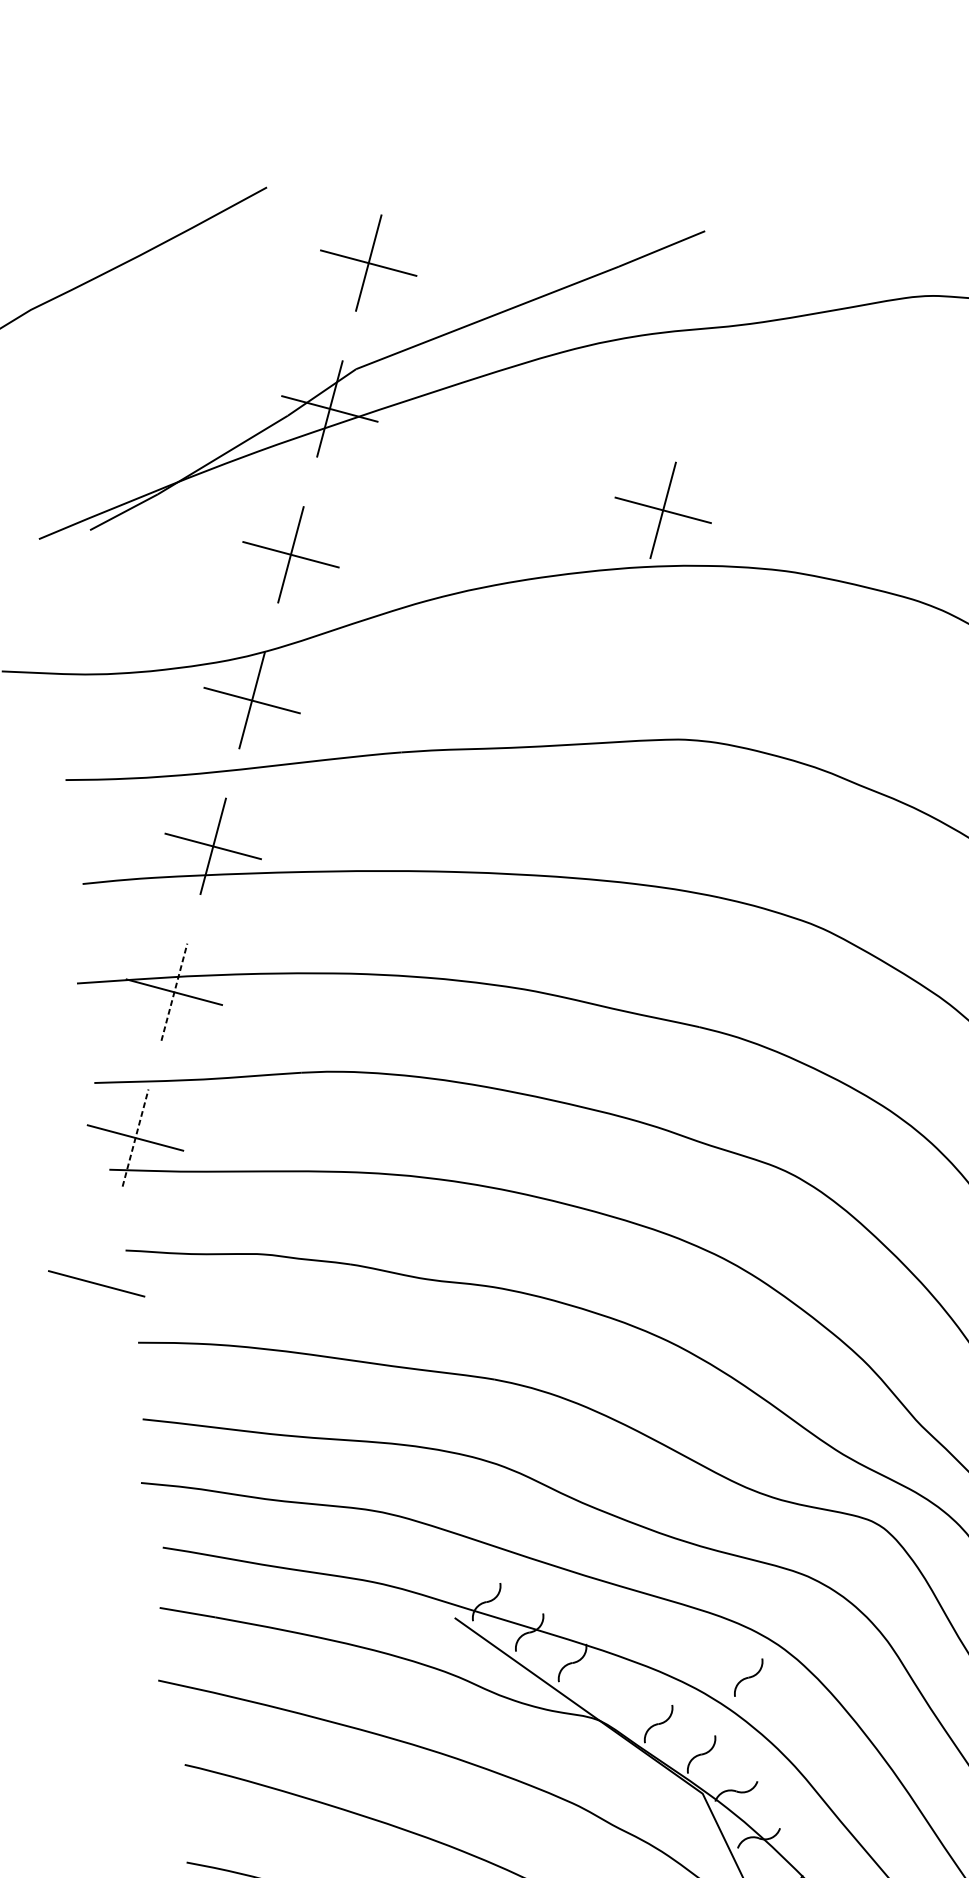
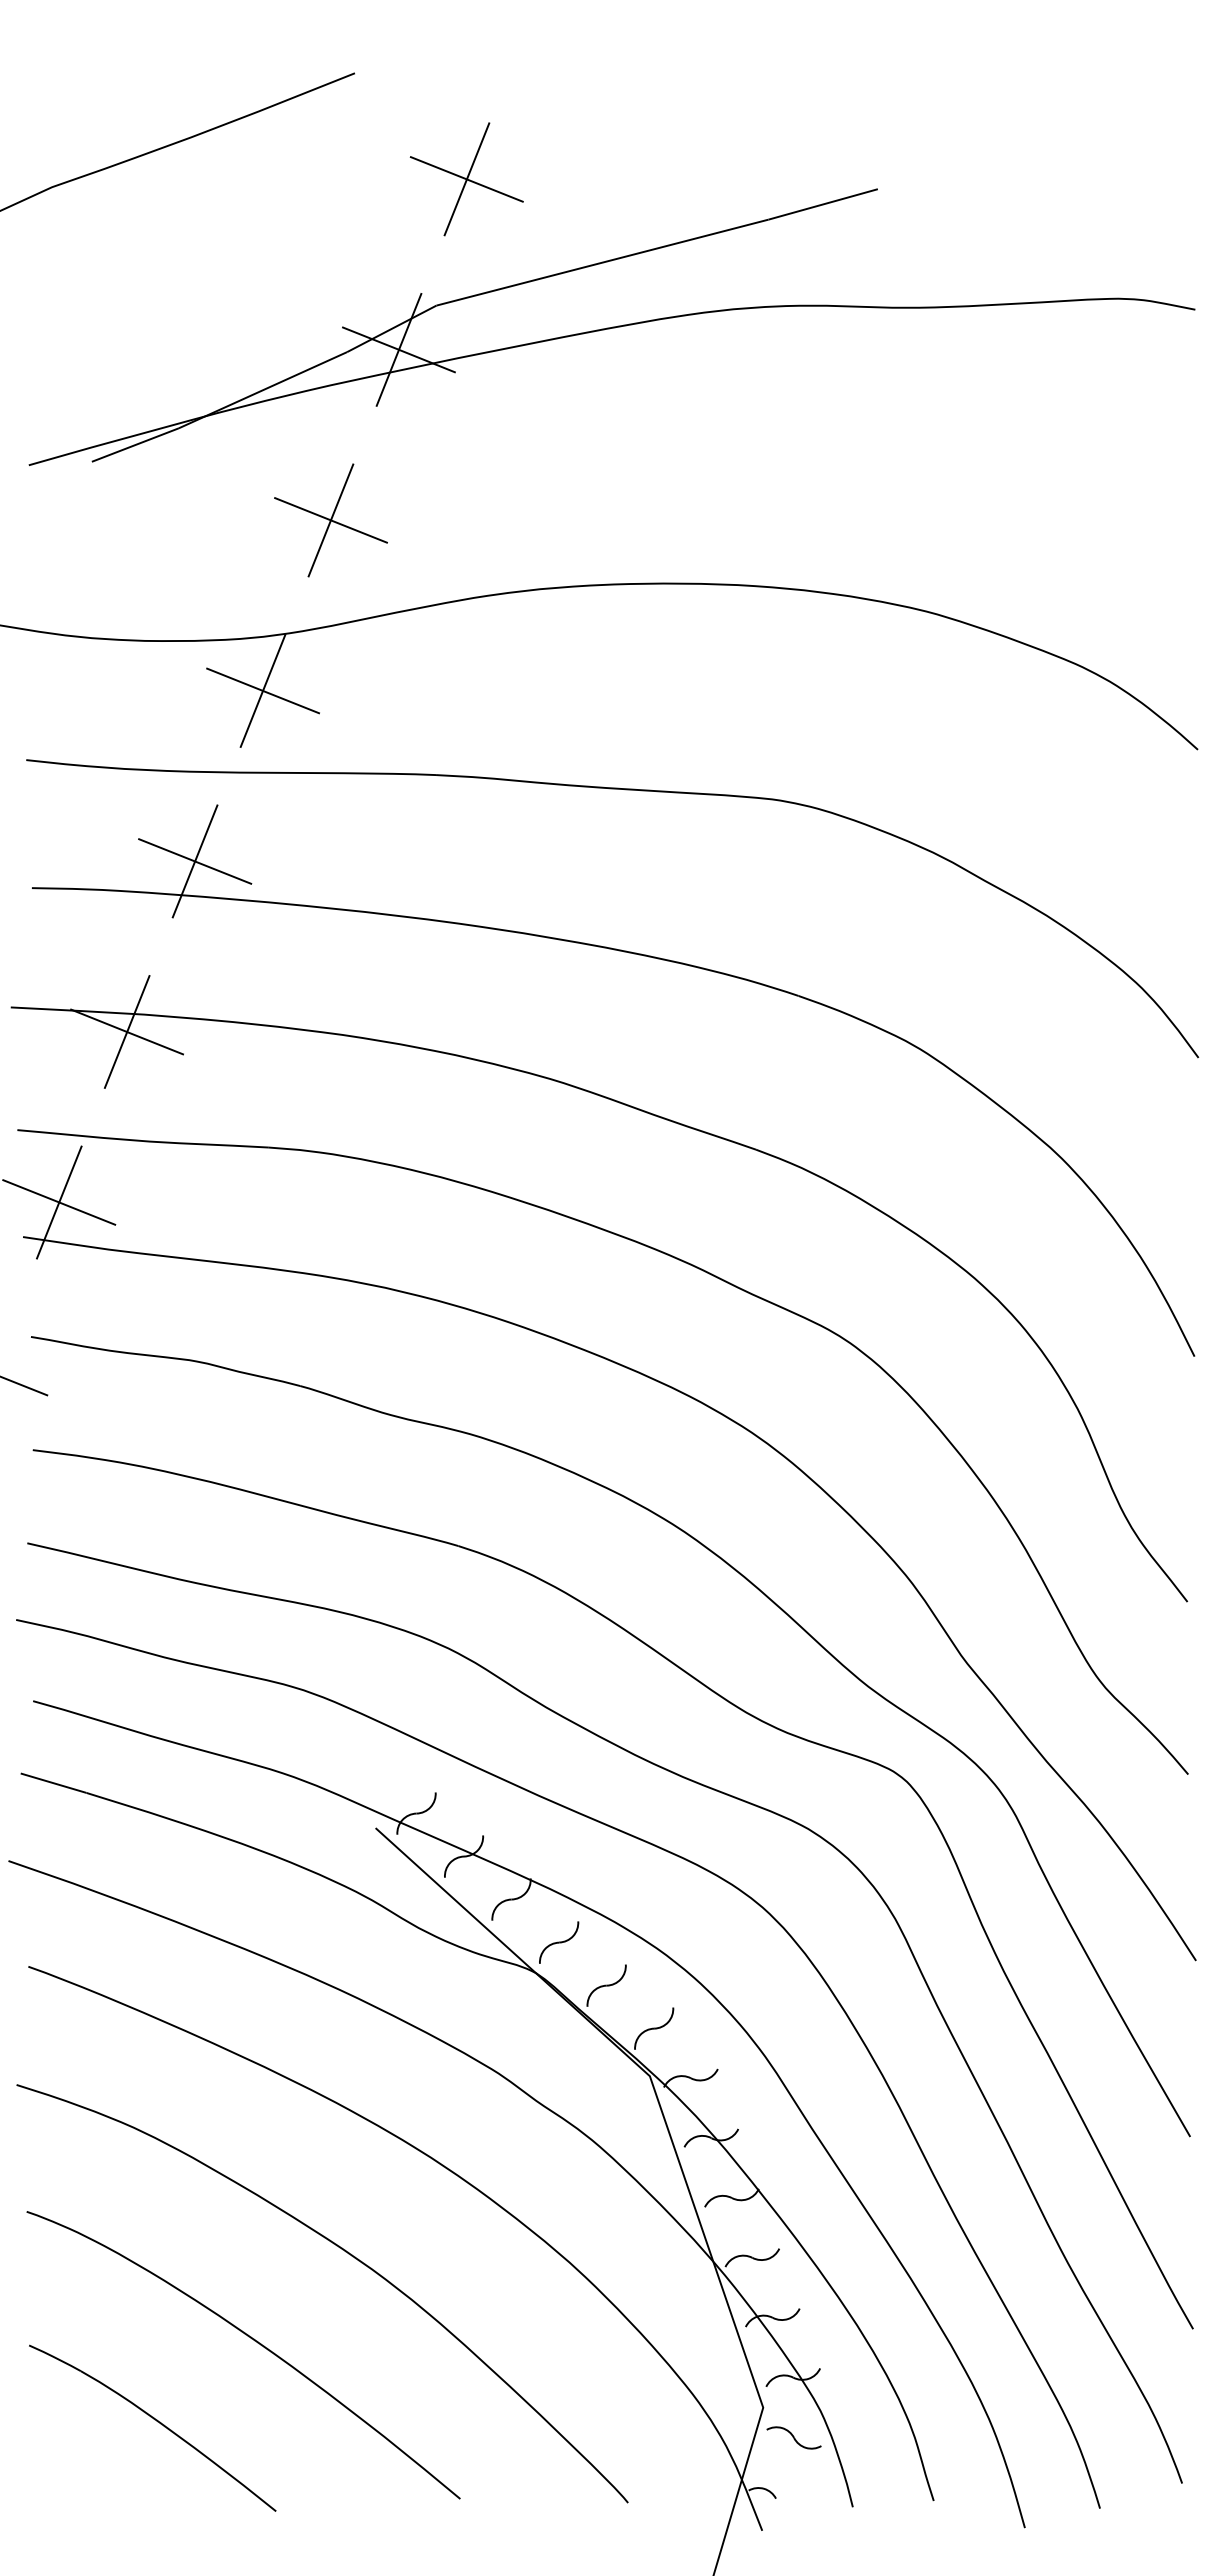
part: (662, 510) -> (786, 520), removed
line: (174, 992) -> (127, 1032), dashed -> solid
line: (135, 1137) -> (59, 1202), dashed -> solid
part: (748, 1677) -> (559, 1942), moved

